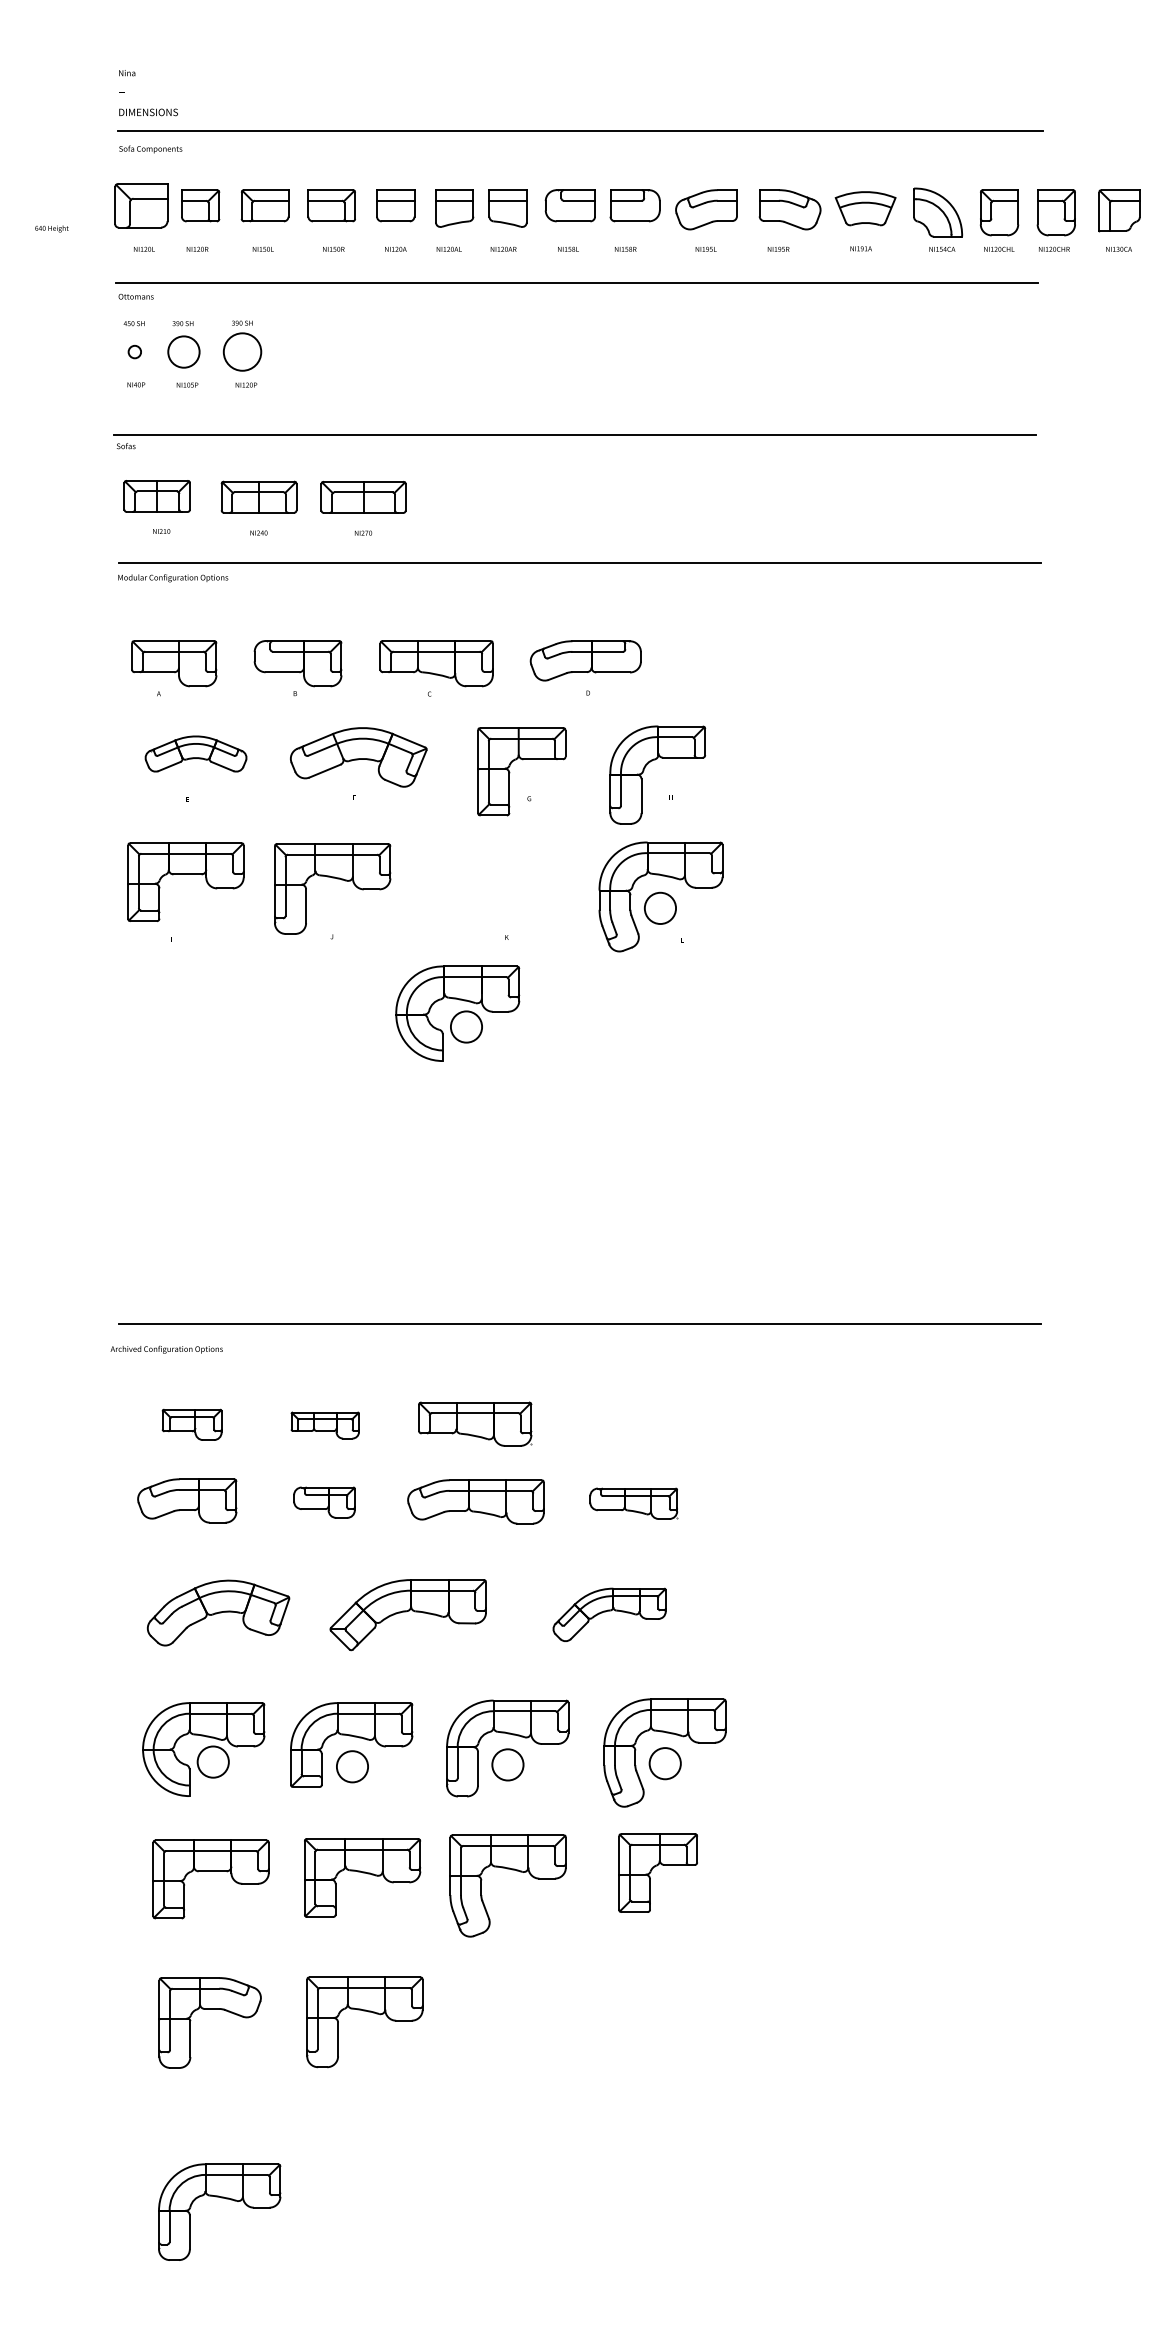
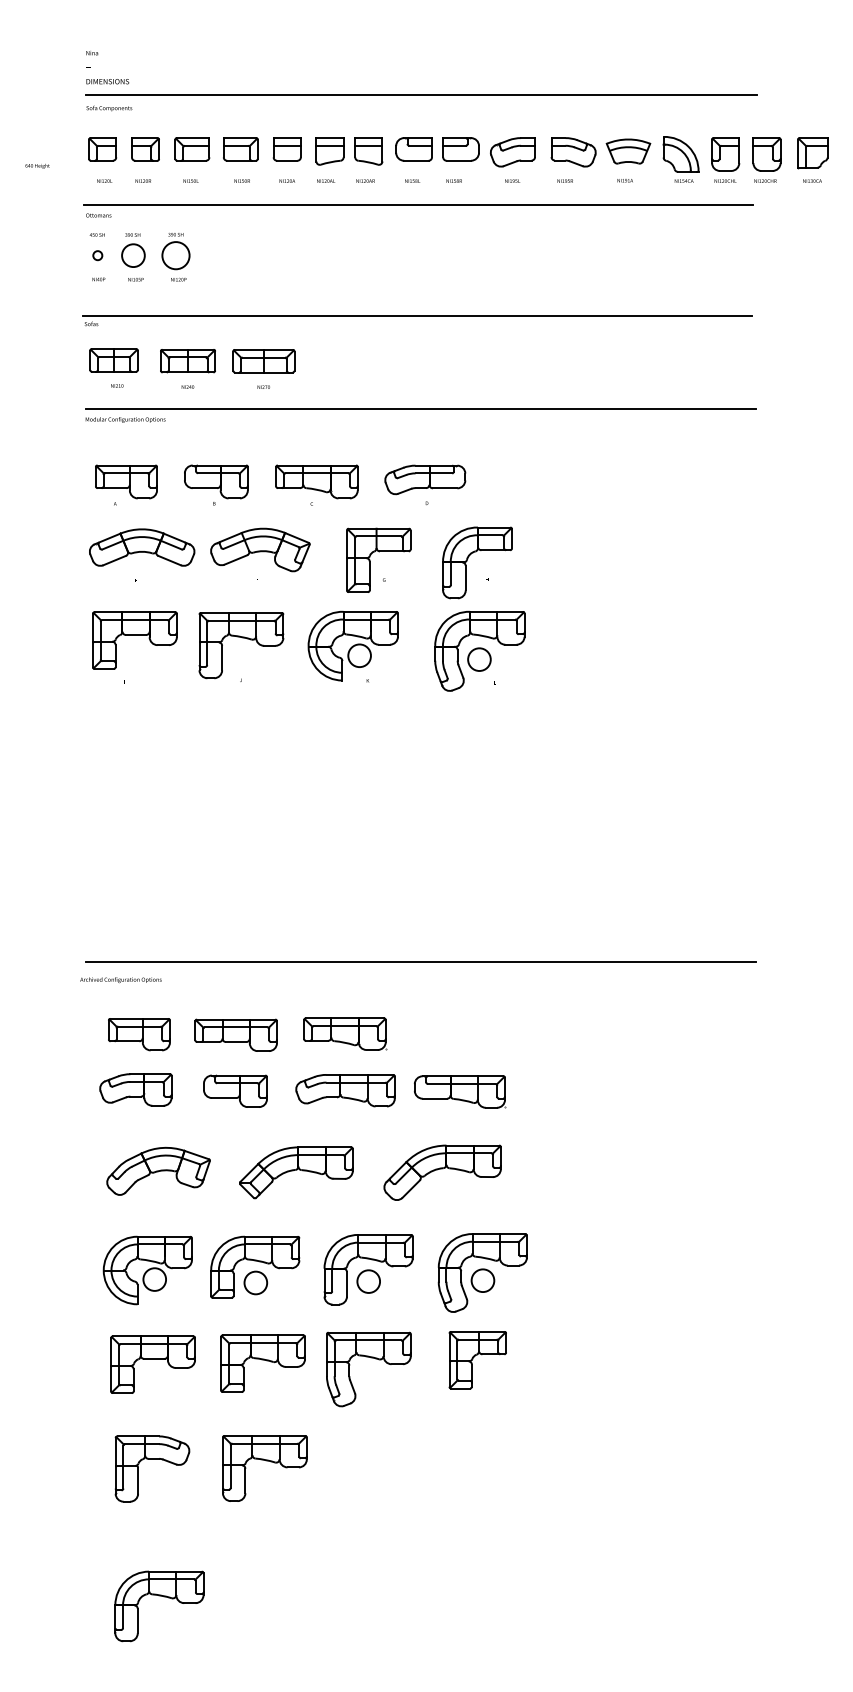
part: (141, 205) -> (102, 149), size x0.71
part: (196, 753) -> (142, 547), size x1.43
part: (456, 1012) -> (352, 645), moved
part: (192, 1424) -> (139, 1034), size x1.43
part: (324, 1424) -> (235, 1034), size x1.67
part: (324, 1501) -> (235, 1090), size x1.43
part: (634, 1503) -> (460, 1091), size x1.43
part: (609, 1614) -> (442, 1172), size x1.43

